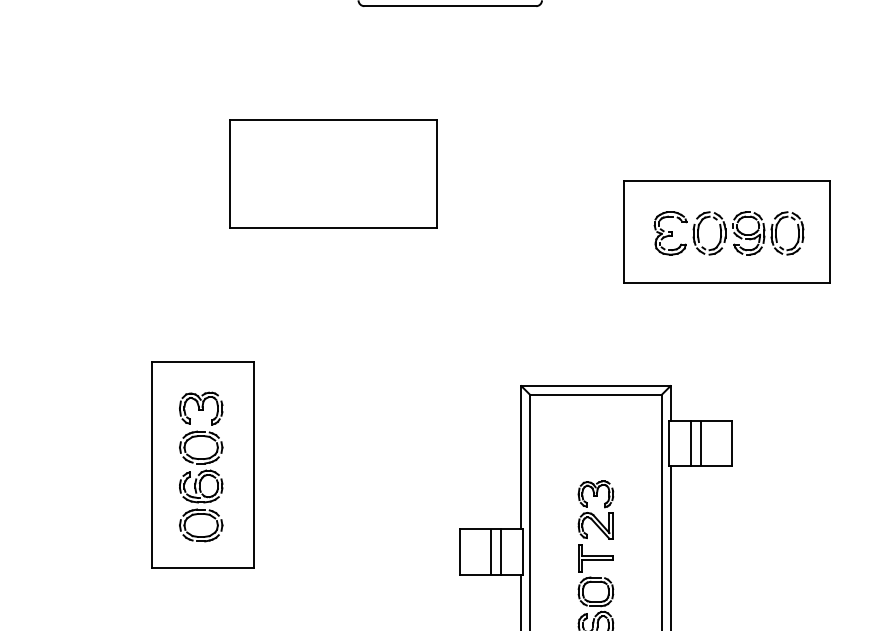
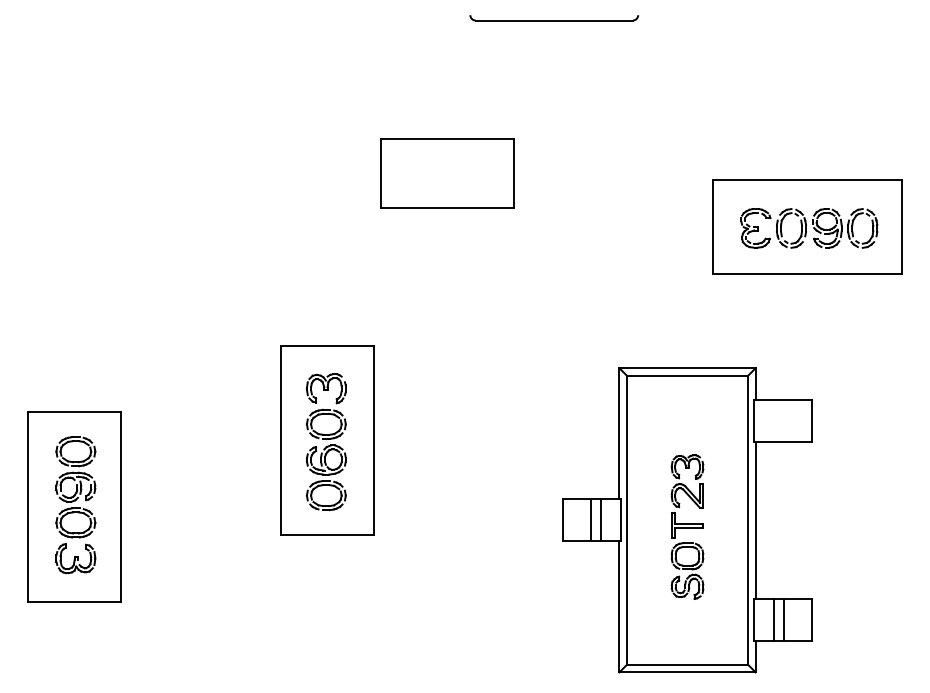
part: (333, 173) -> (447, 173), size x0.7
line: (690, 443) -> (774, 420), removed
line: (700, 443) -> (783, 420), removed

